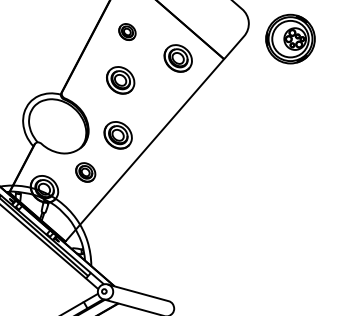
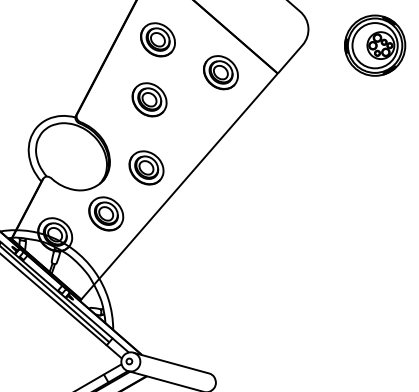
part: (127, 31) -> (157, 39), size x1.67
part: (290, 38) -> (375, 45), moved
part: (85, 172) -> (106, 213), size x1.43

